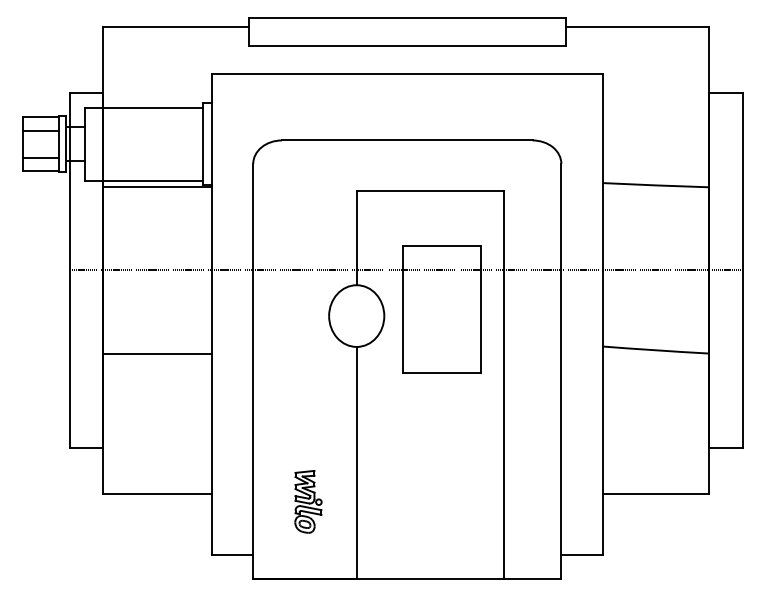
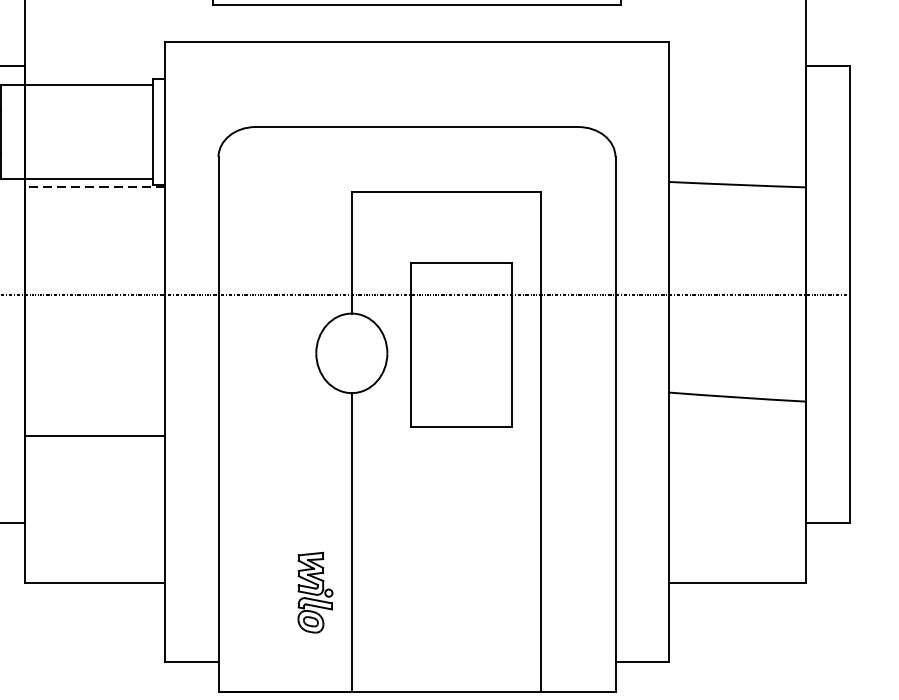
line: (157, 187) -> (95, 187), solid -> dashed
line: (157, 353) -> (95, 436), moved
part: (308, 501) -> (315, 592), moved

